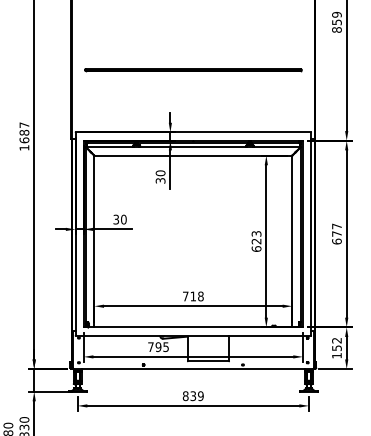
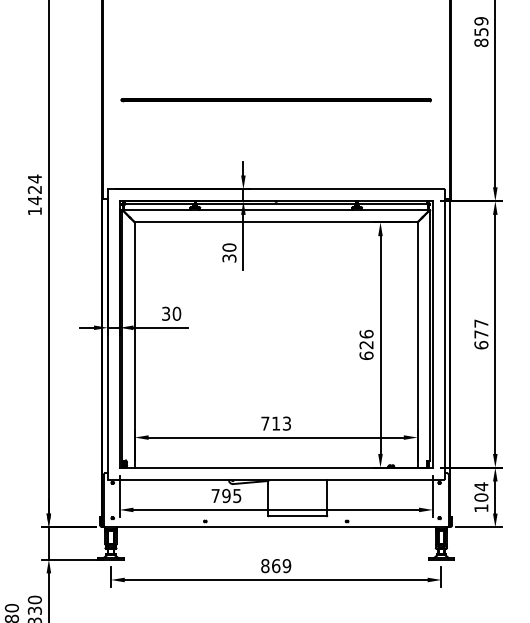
text: (24, 132) -> (34, 189), 1687 -> 1424
text: (256, 233) -> (366, 333), 623 -> 626
text: (200, 296) -> (286, 423), 718 -> 713
text: (336, 344) -> (480, 492), 152 -> 104
text: (193, 396) -> (276, 566), 839 -> 869

